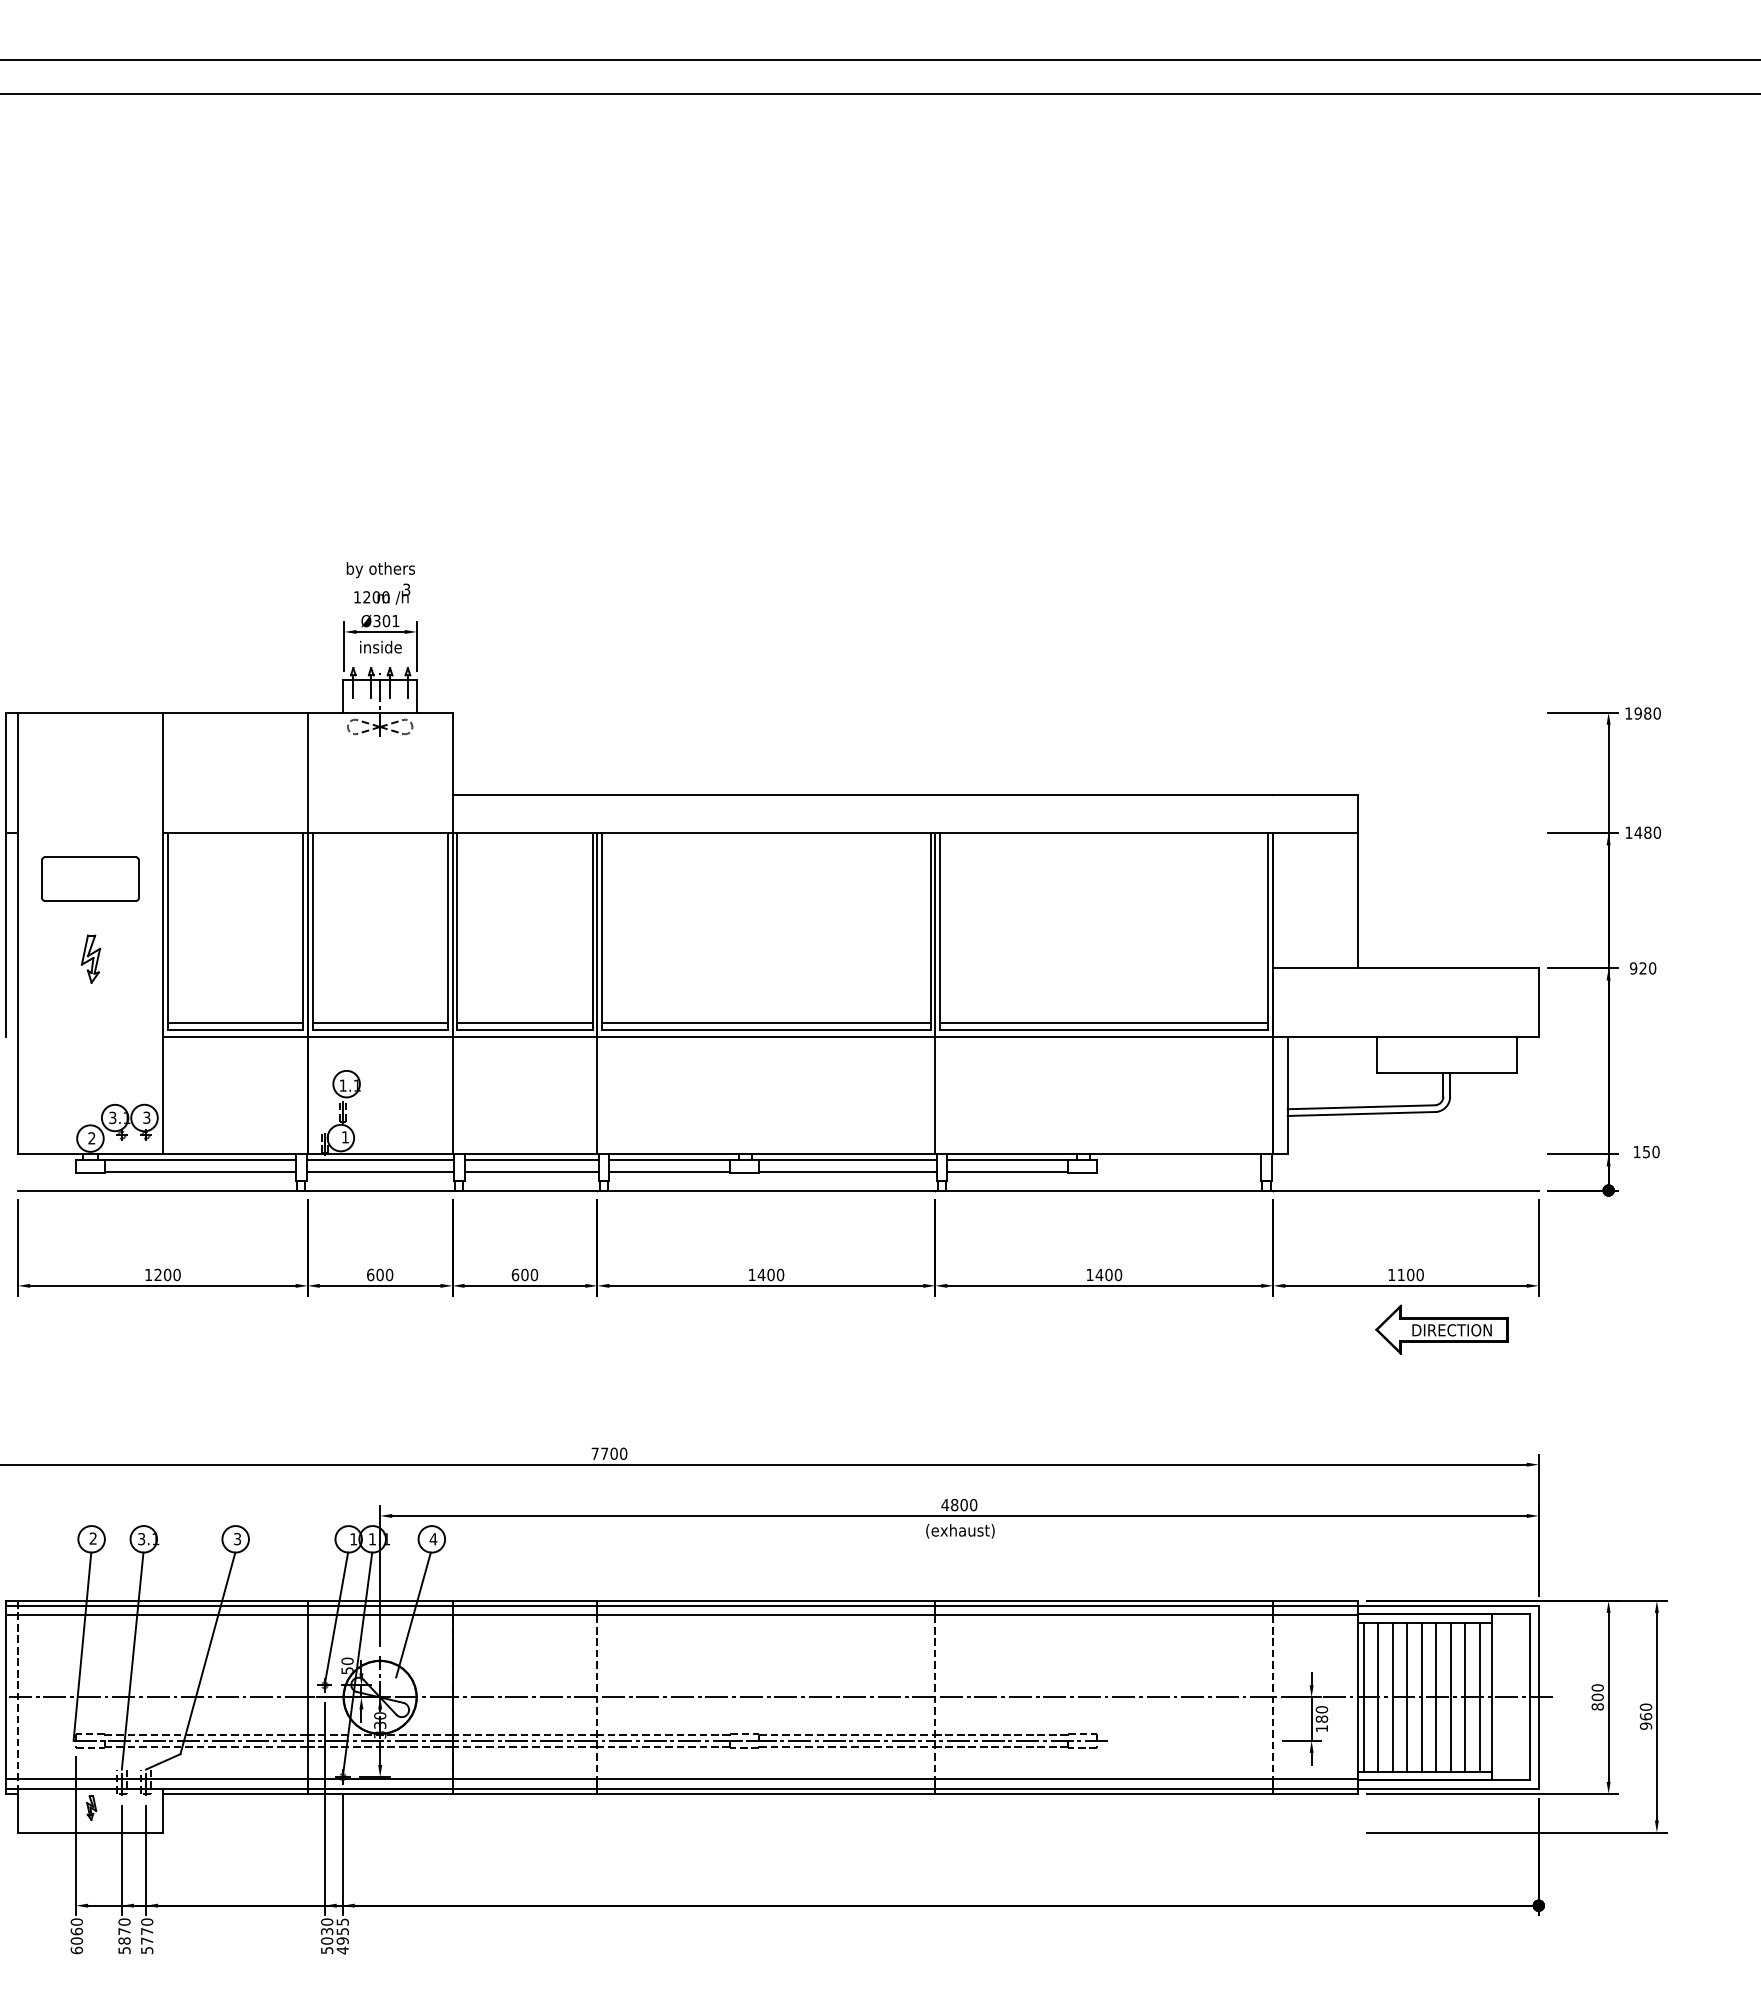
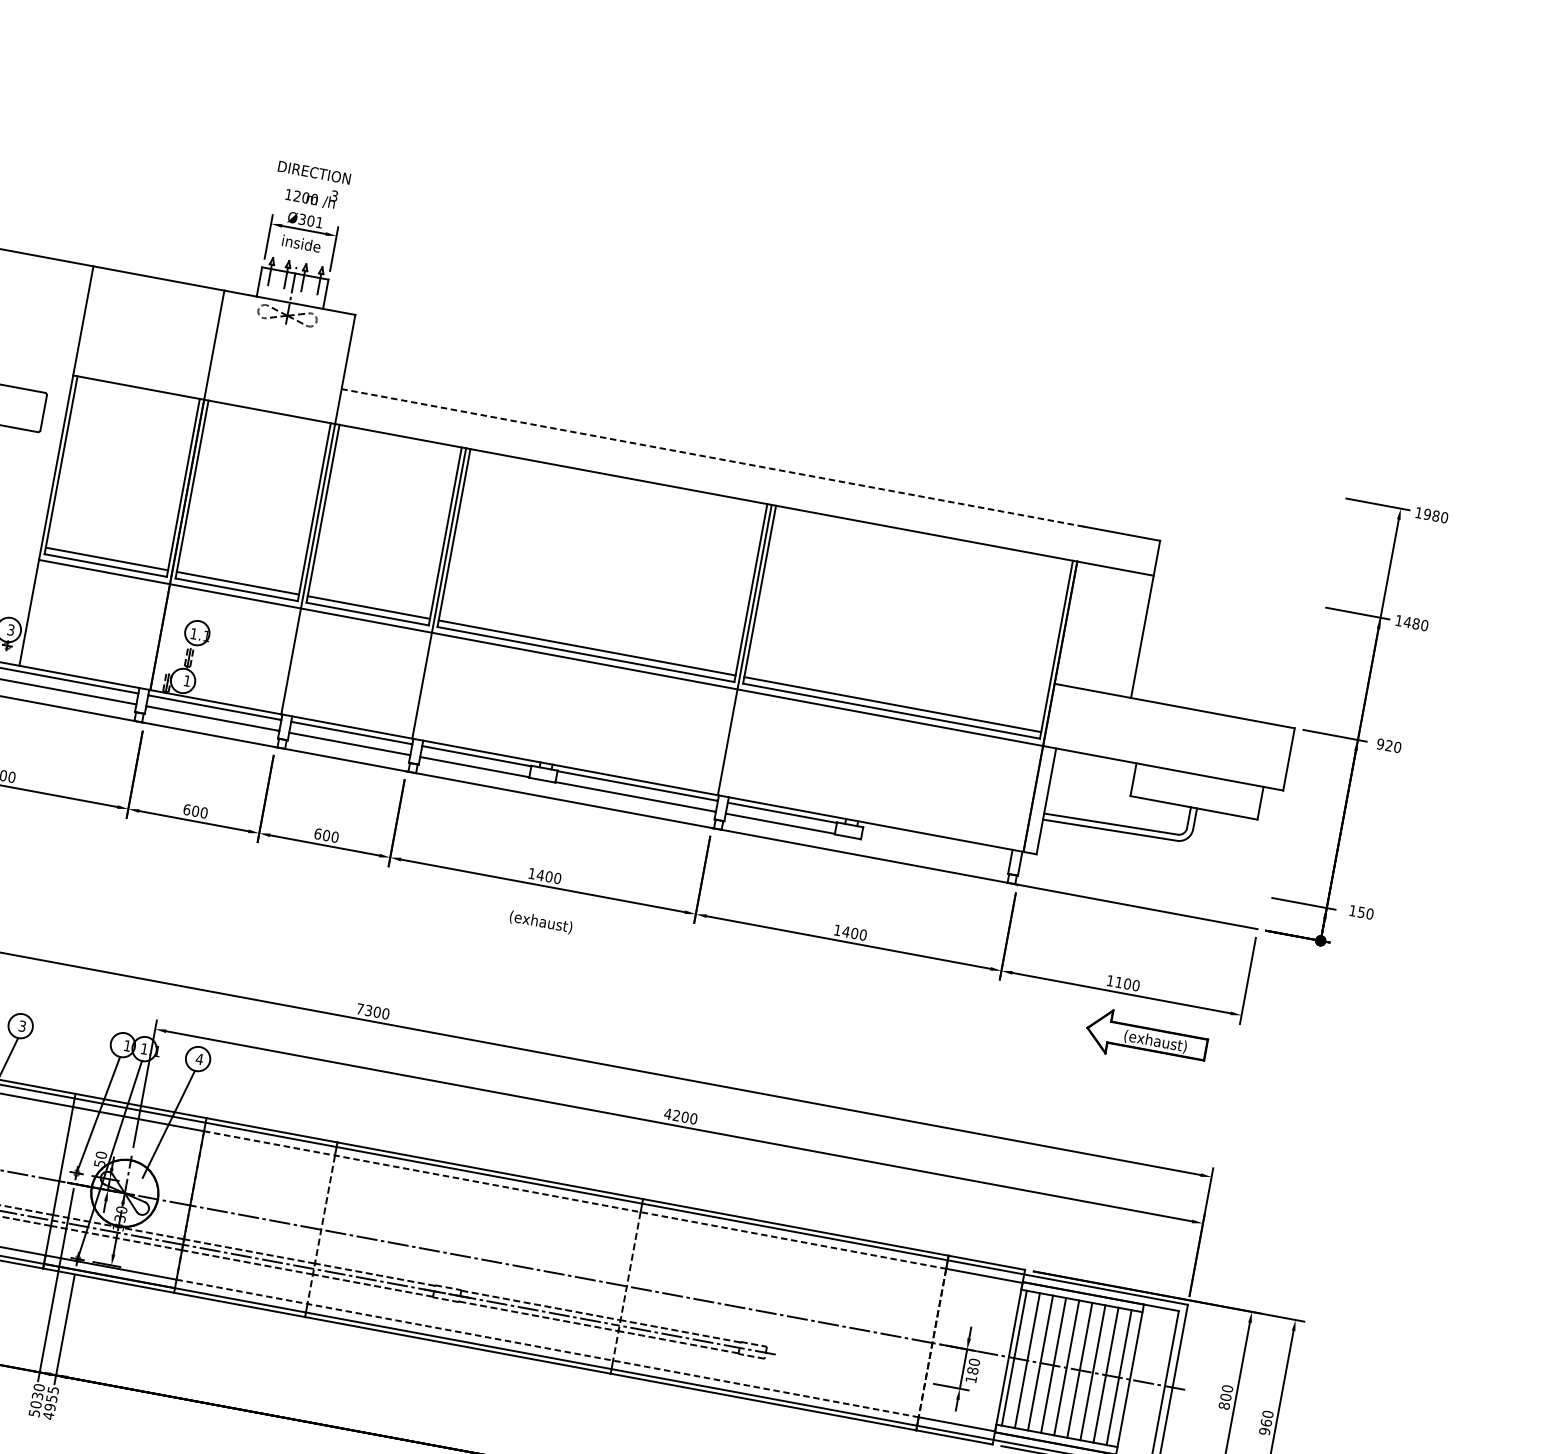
text: (380, 570) -> (314, 174), by others -> DIRECTION
line: (862, 794) -> (712, 457), solid -> dashed
text: (1451, 1330) -> (1155, 1041), DIRECTION -> (exhaust)
text: (604, 1453) -> (368, 1010), 7700 -> 7300
text: (954, 1505) -> (676, 1116), 4800 -> 4200
text: (960, 1531) -> (541, 922), moved
line: (863, 1615) -> (575, 1200), solid -> dashed
line: (863, 1779) -> (548, 1348), solid -> dashed

